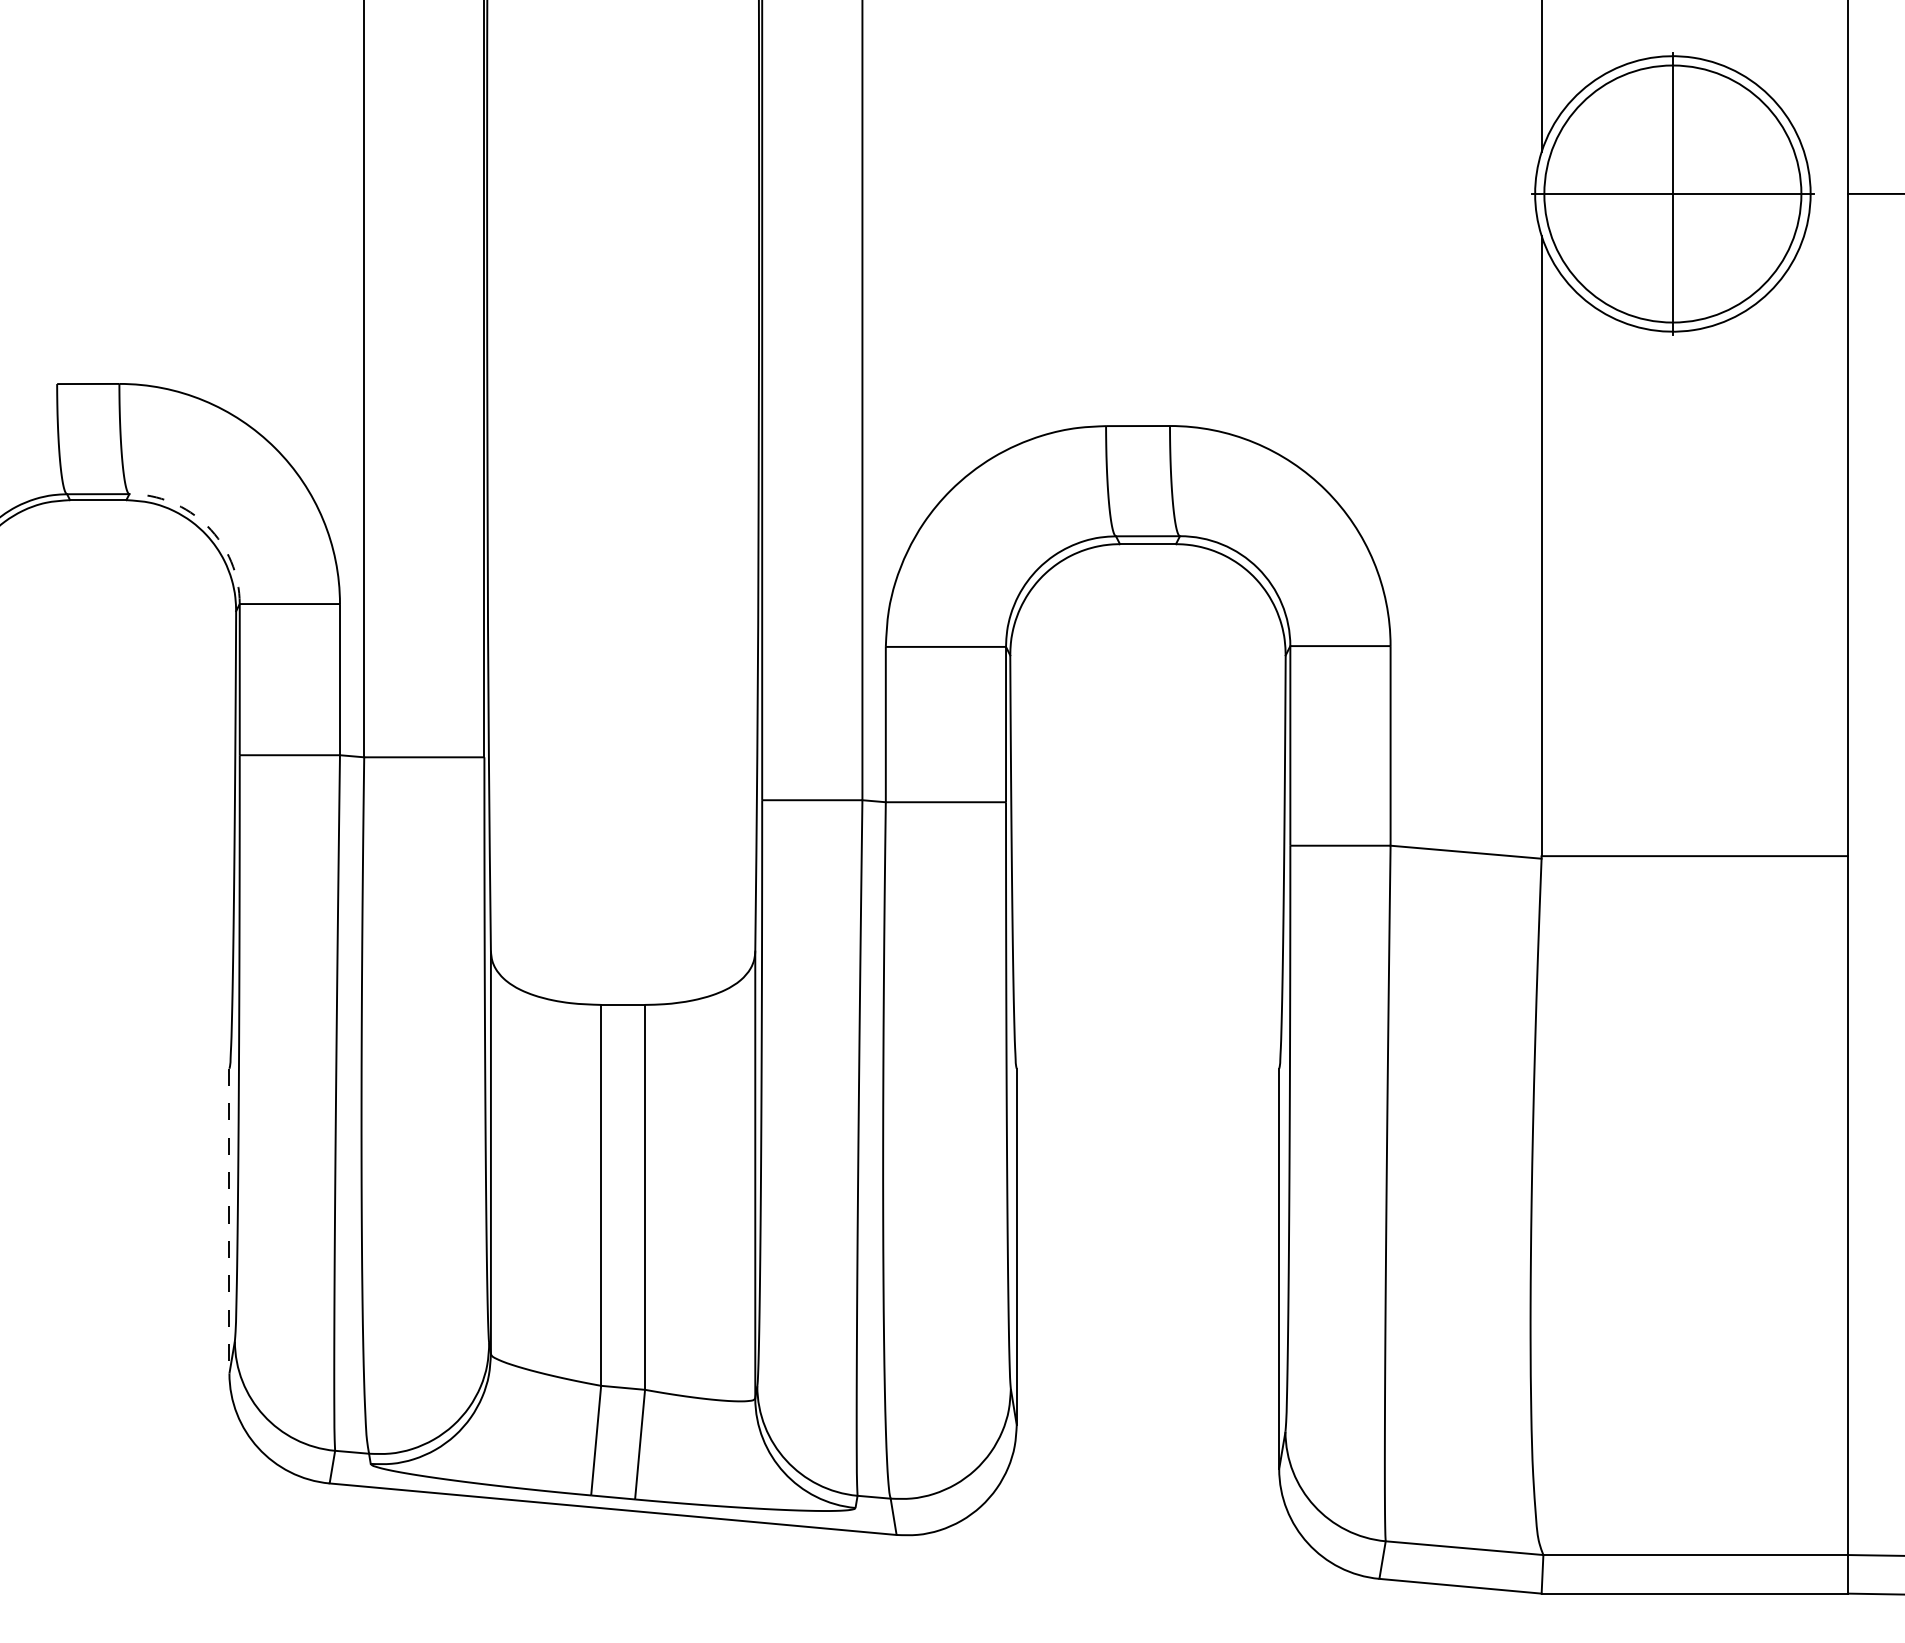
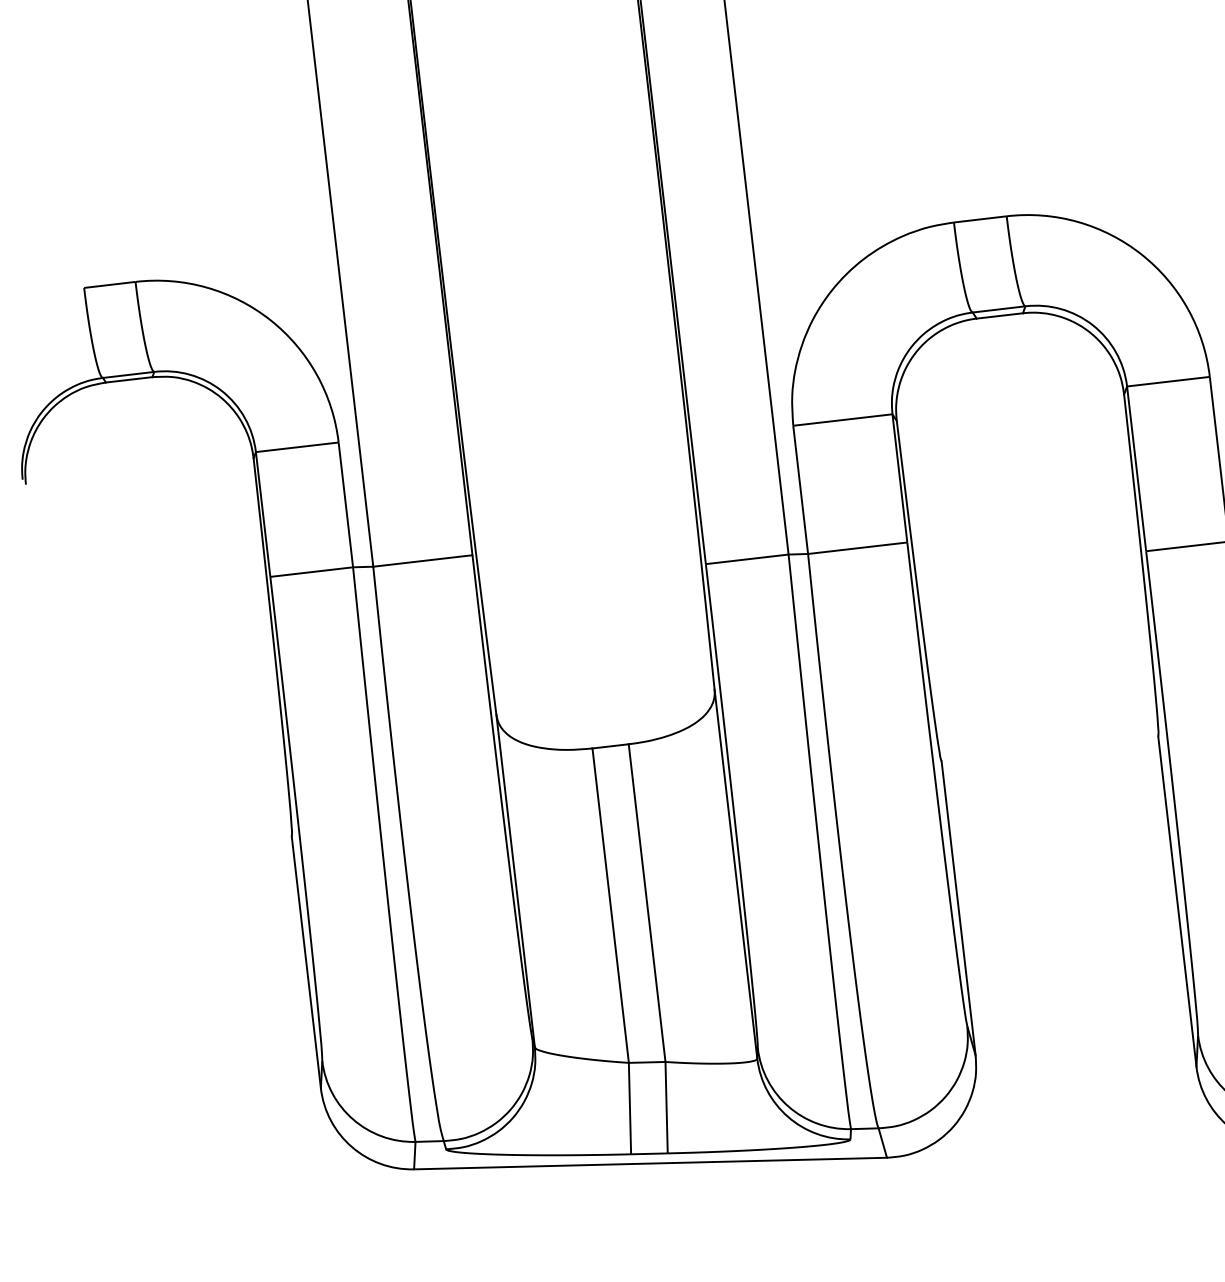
arc: (207, 526) -> (221, 391), dashed -> solid
line: (229, 1221) -> (306, 962), dashed -> solid

